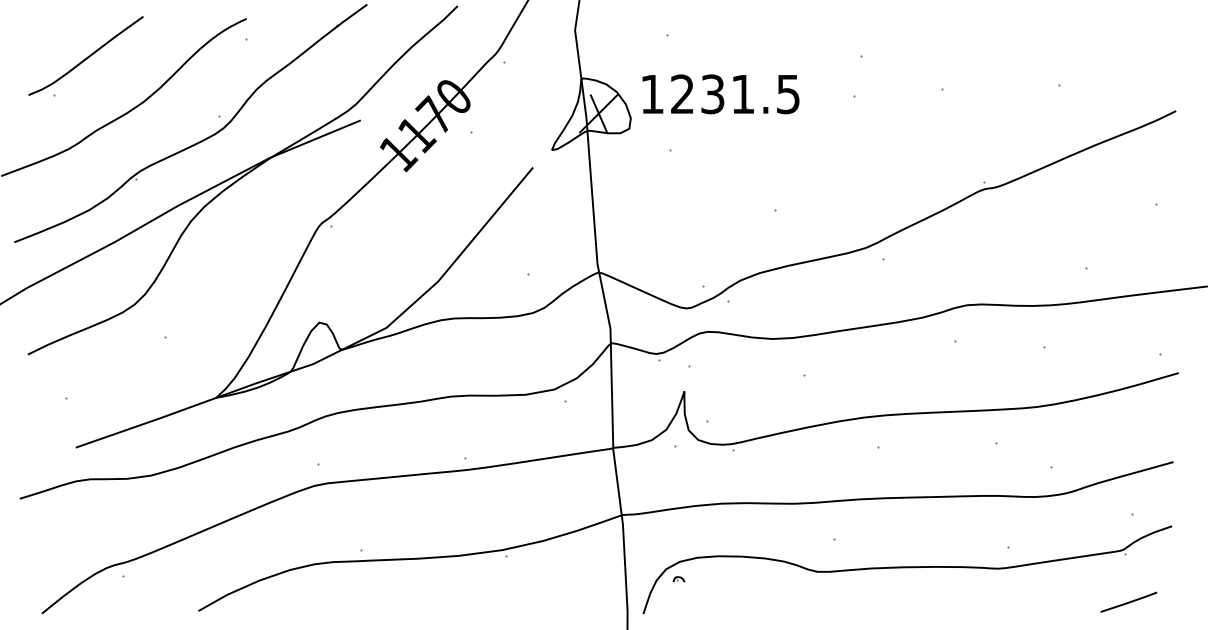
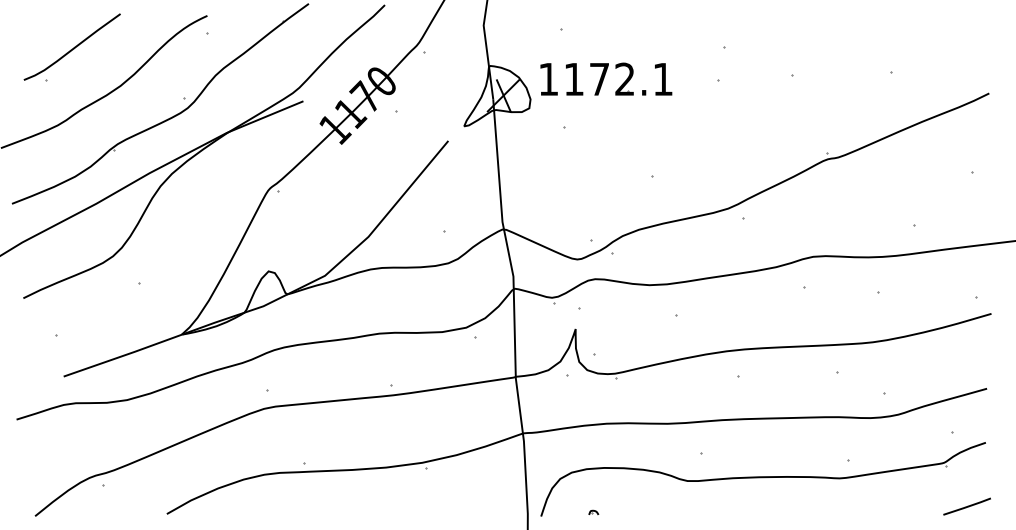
text: (735, 94) -> (618, 79), 1231.5 -> 1172.1
part: (678, 579) -> (593, 512), moved
line: (1128, 601) -> (966, 506), moved

